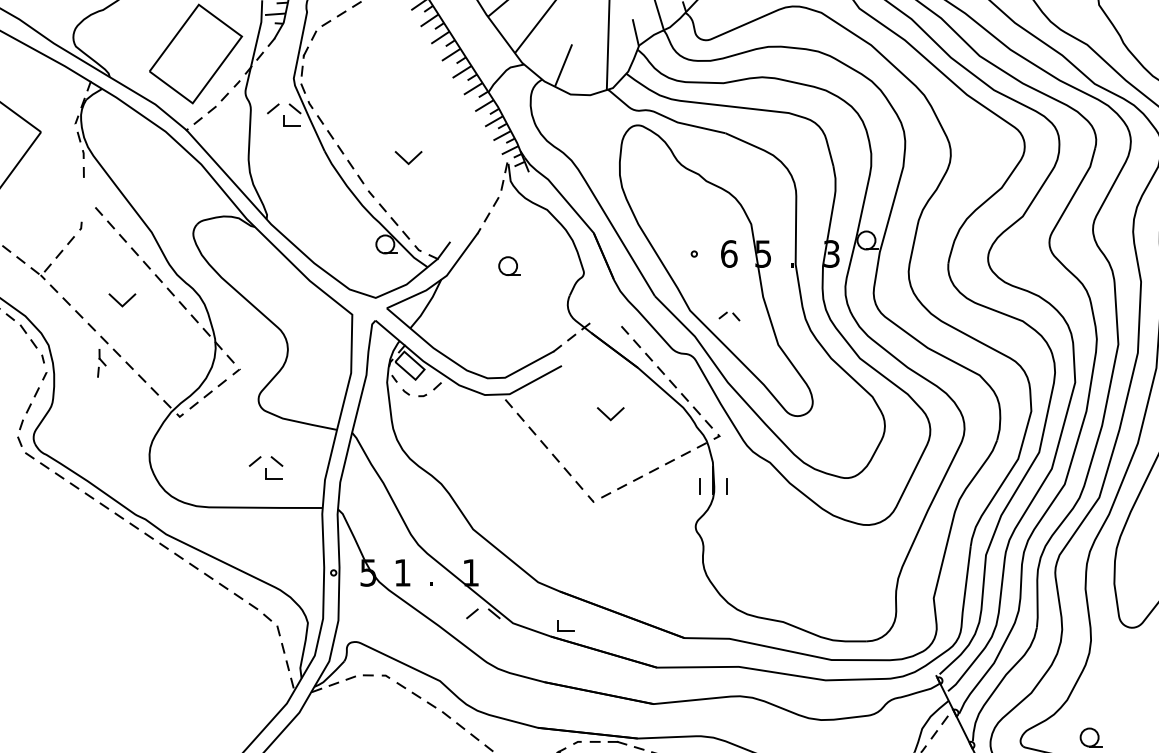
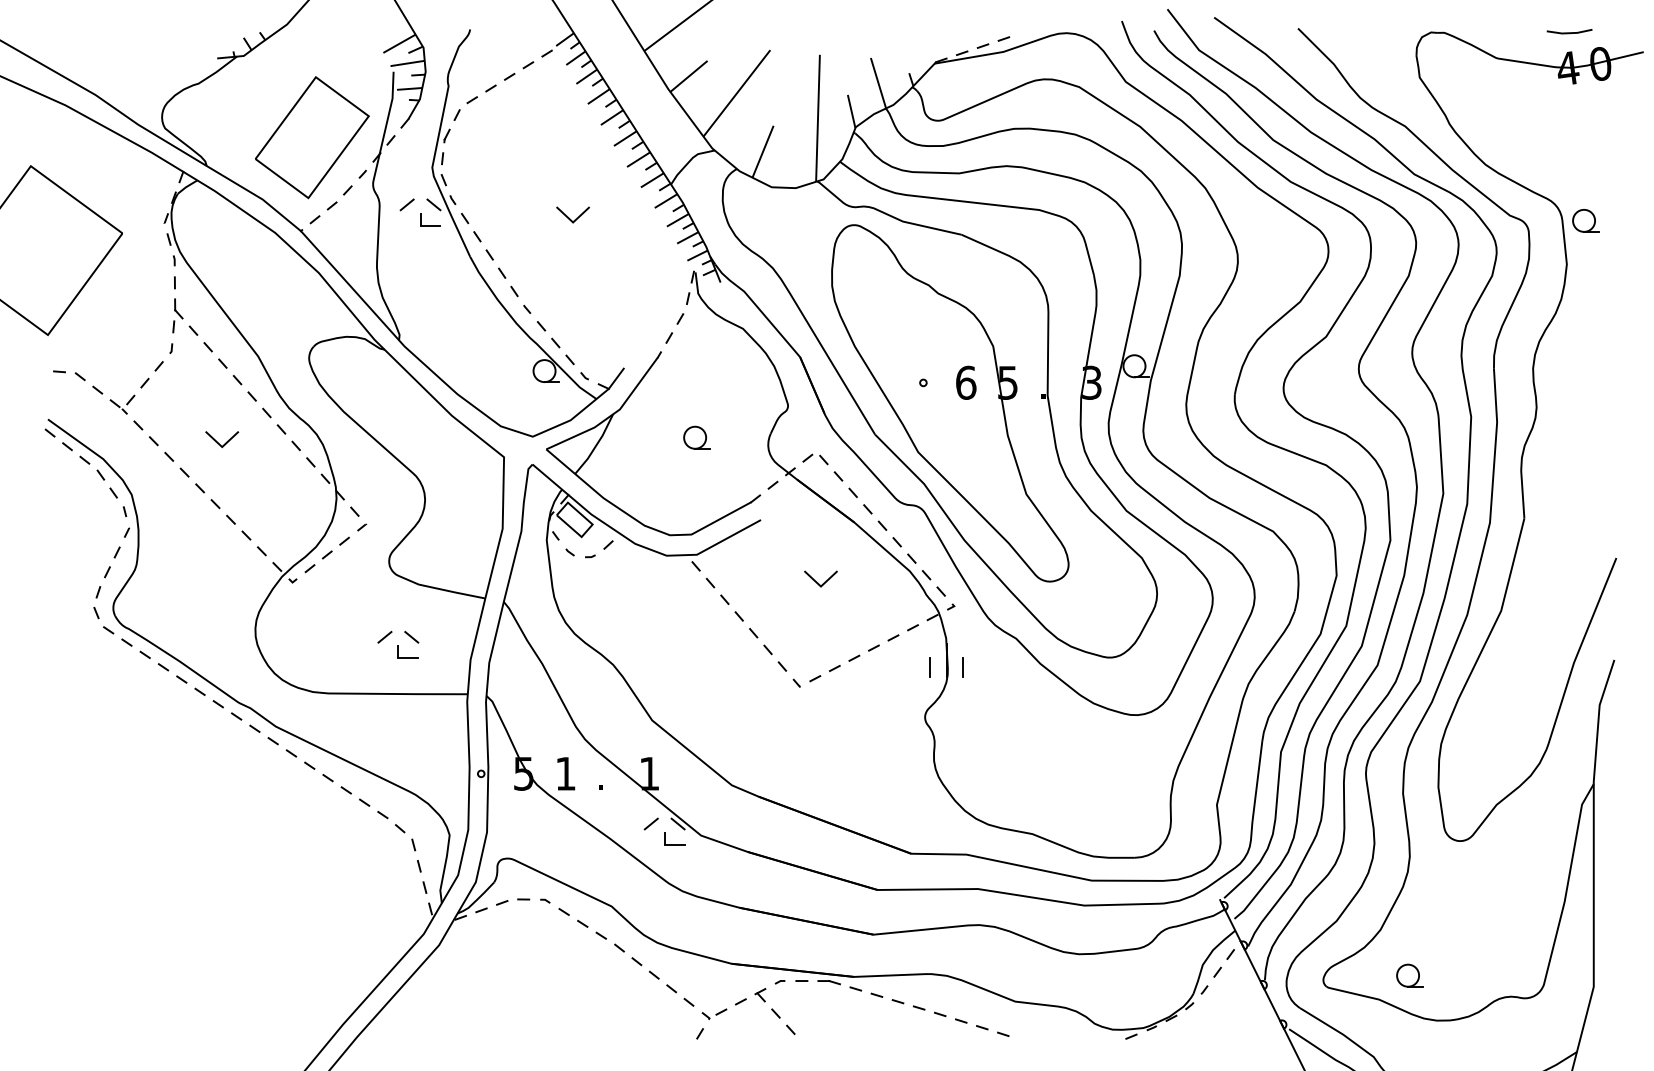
line: (405, 159) -> (569, 217), moved
part: (509, 265) -> (696, 437), moved
part: (729, 316) -> (815, 459), moved
part: (101, 363) -> (177, 315), moved
part: (565, 625) -> (674, 838), moved

